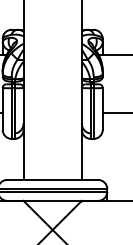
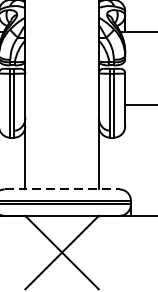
line: (53, 179) -> (63, 188), solid -> dashed

